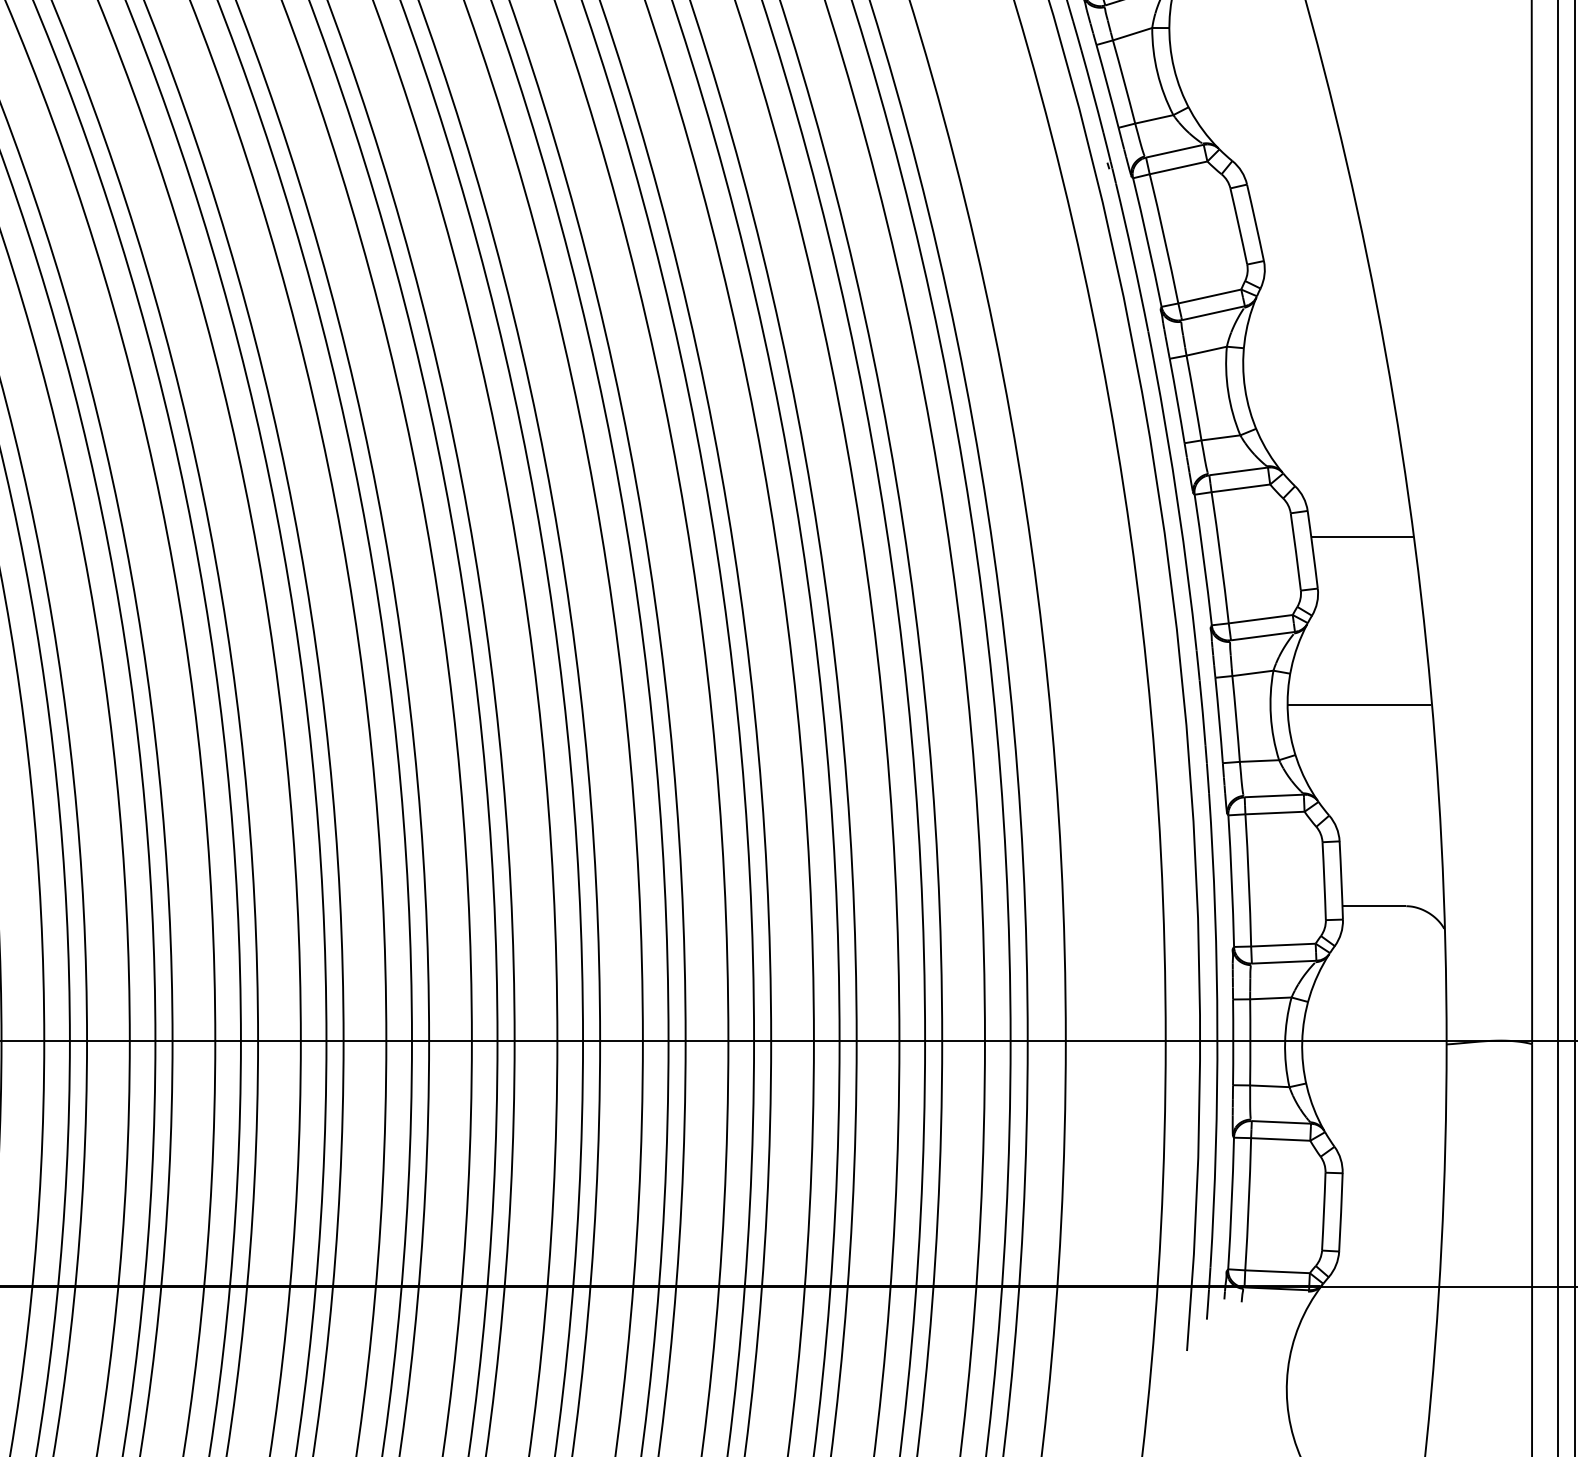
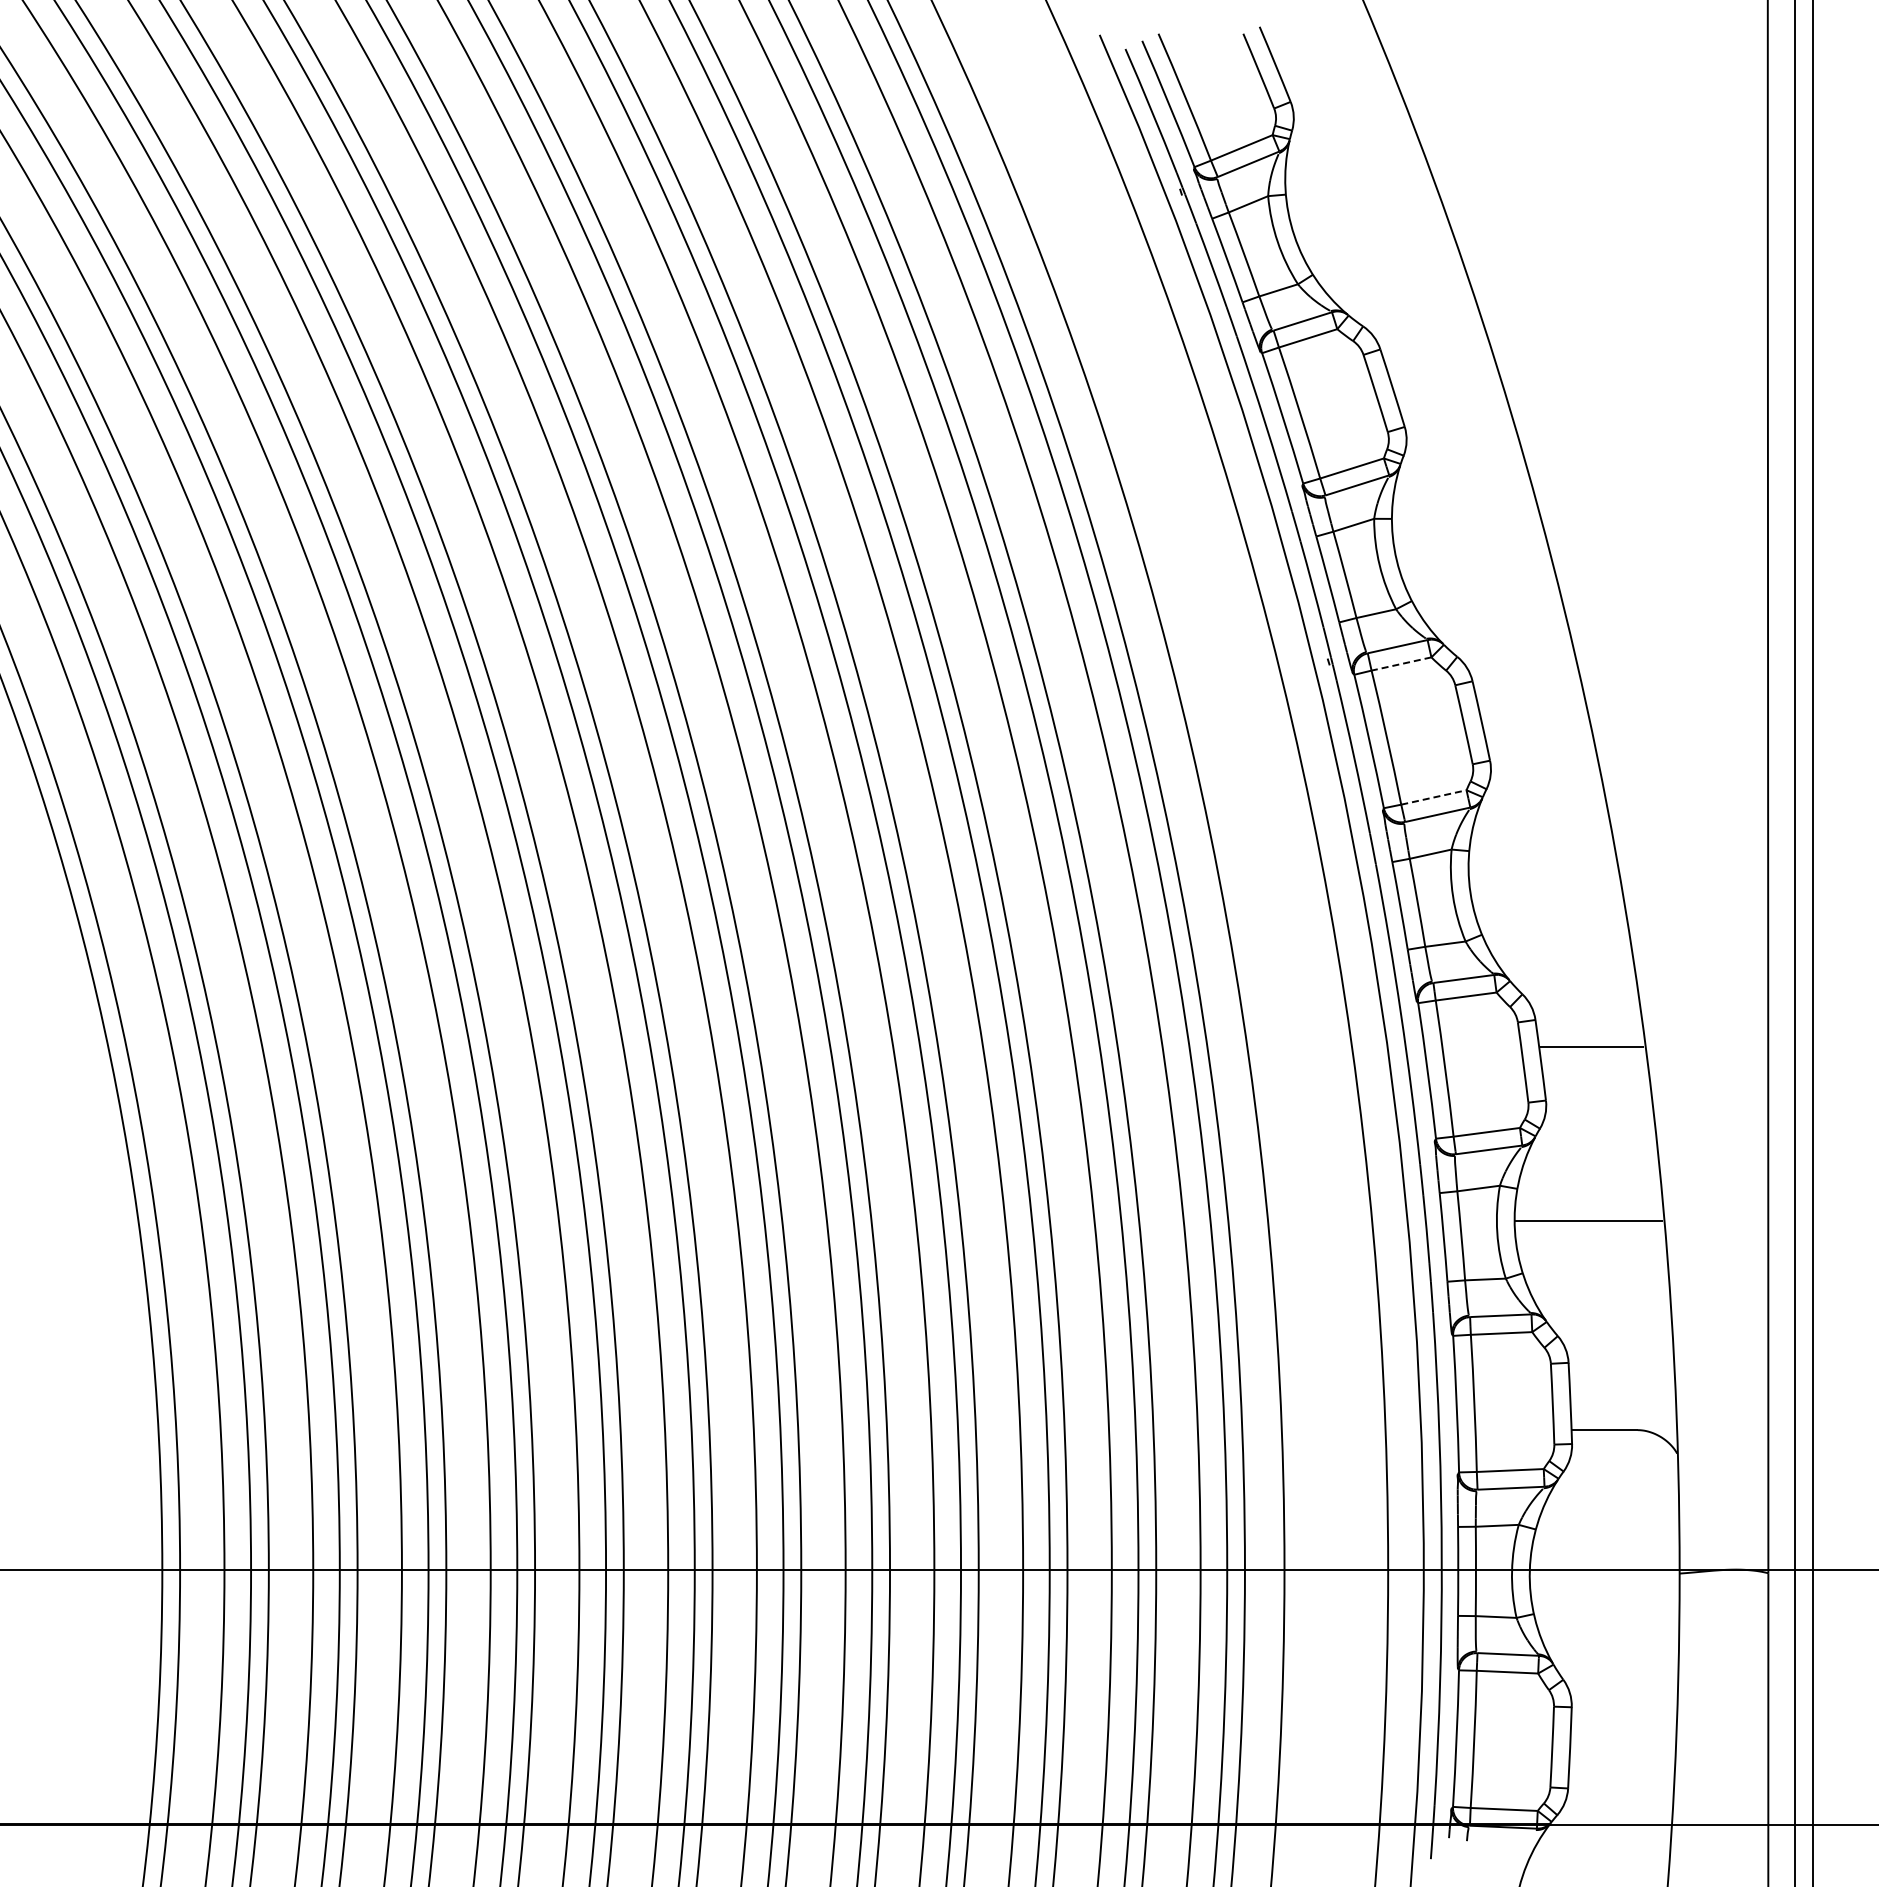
line: (1178, 168) -> (1401, 664), solid -> dashed
line: (1210, 296) -> (1434, 797), solid -> dashed

